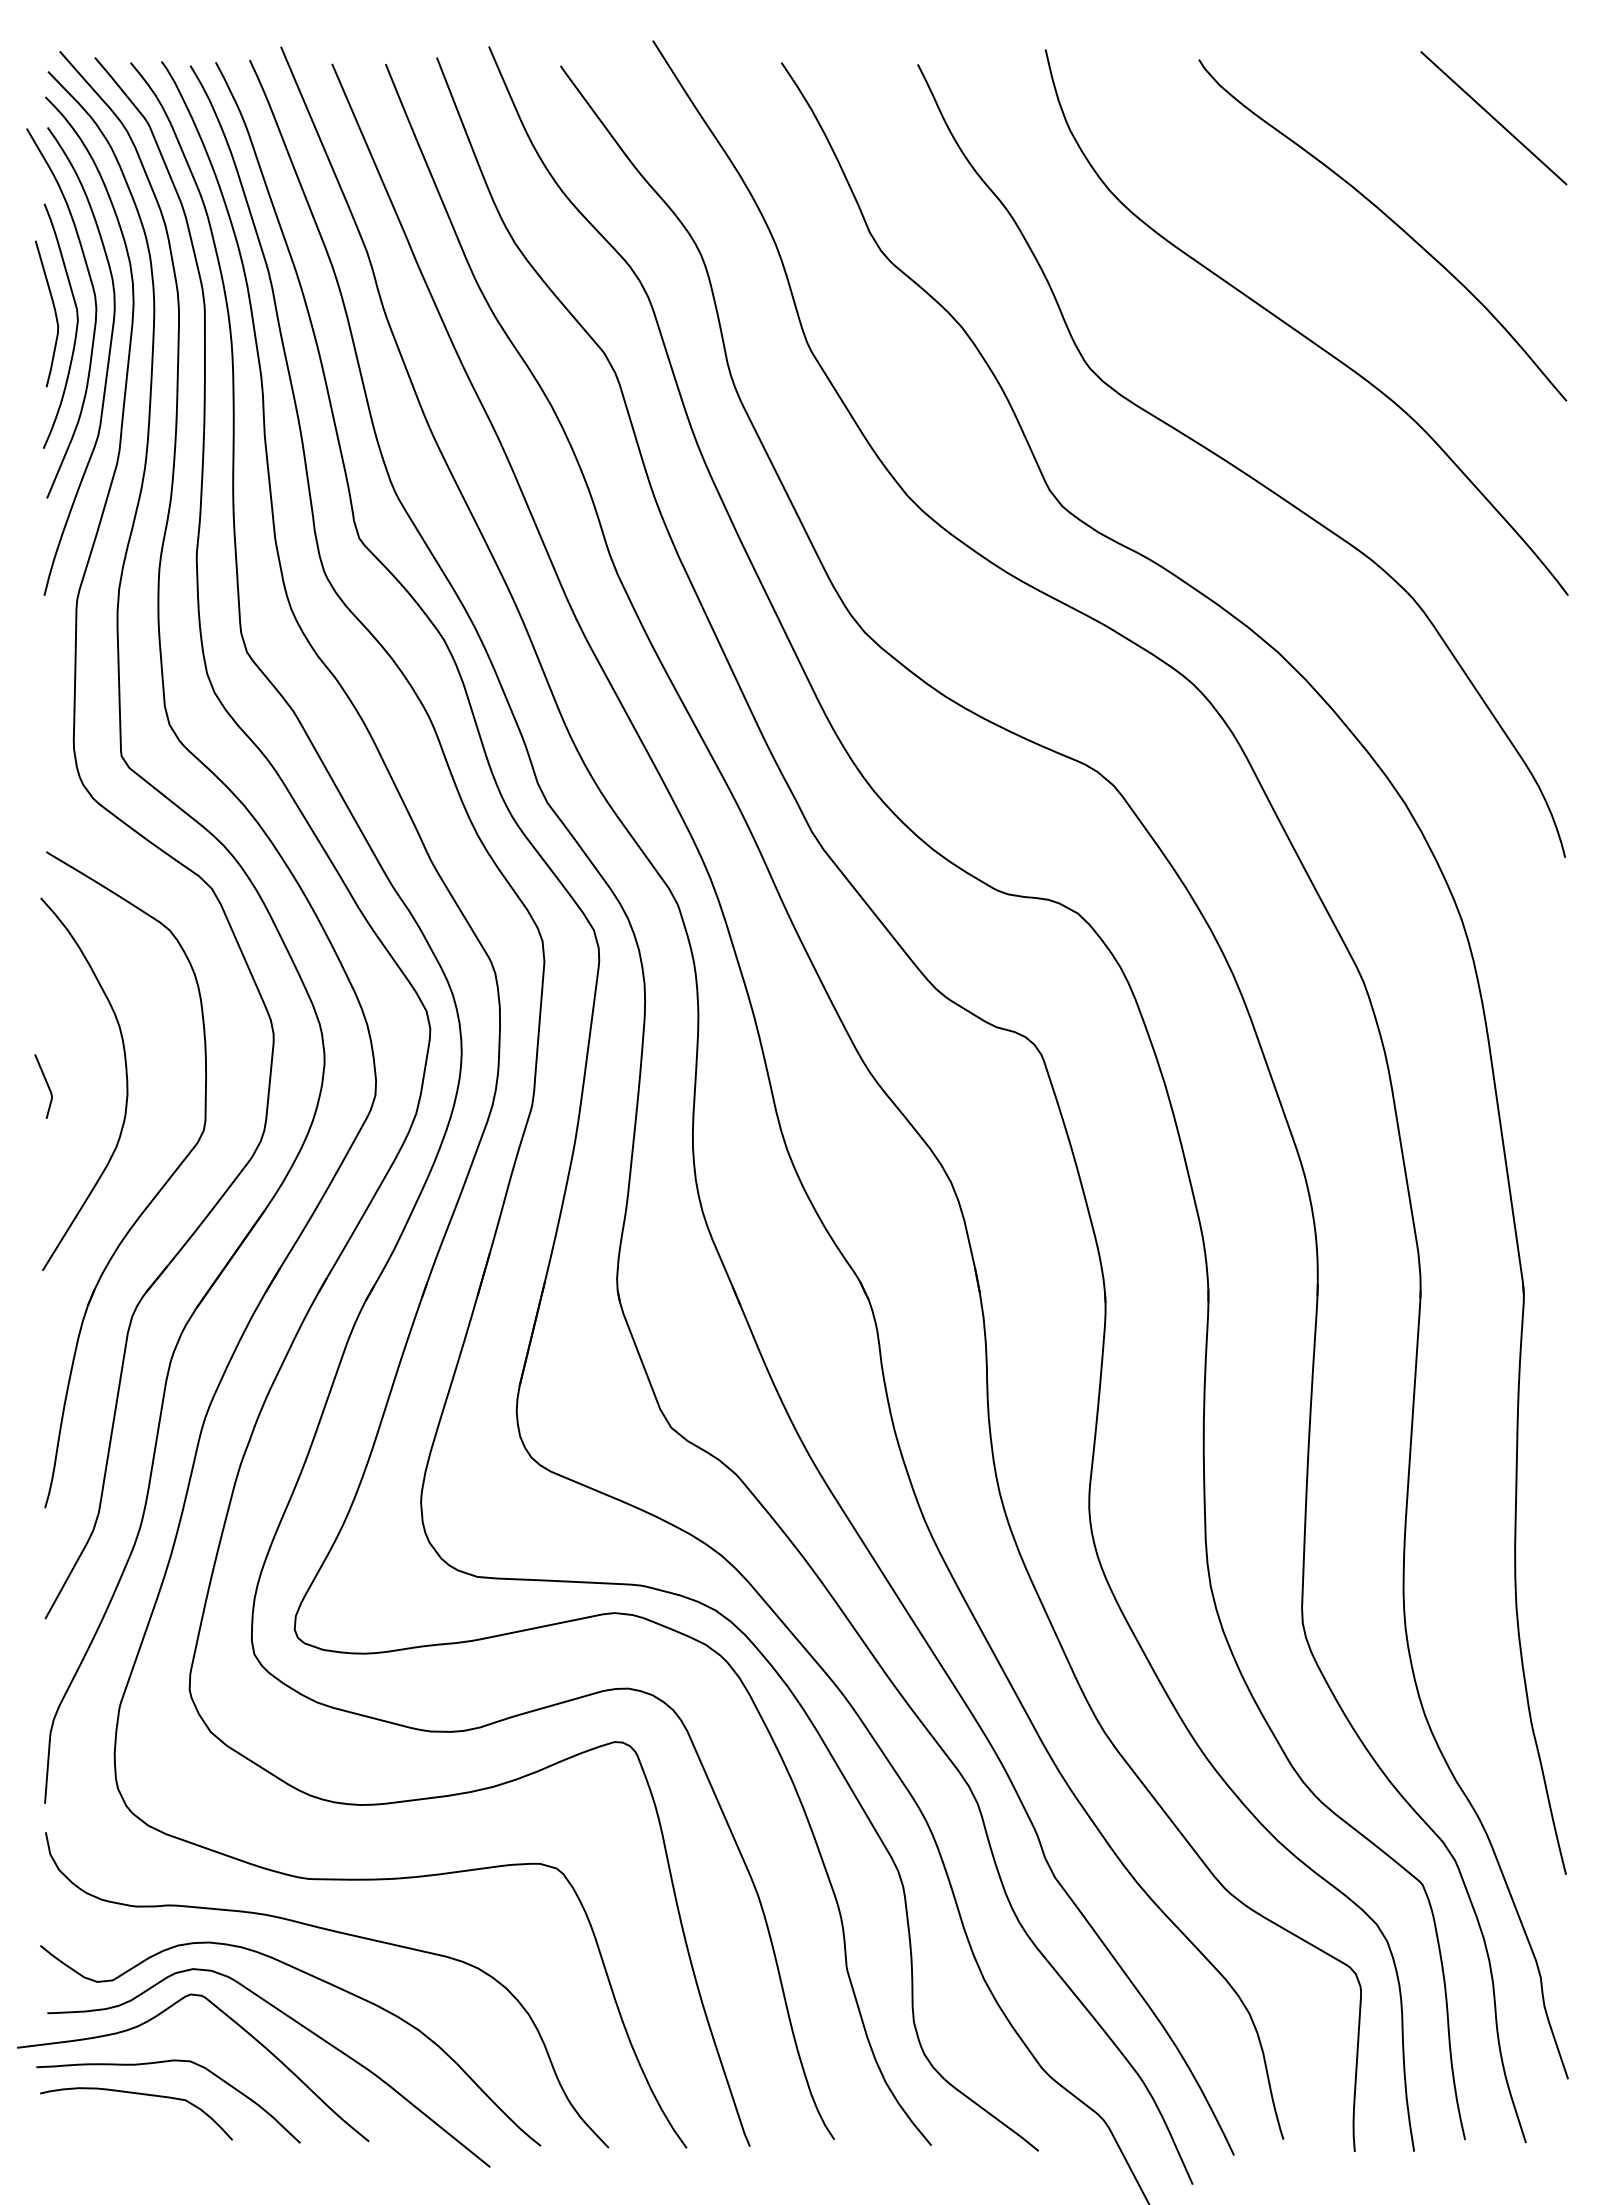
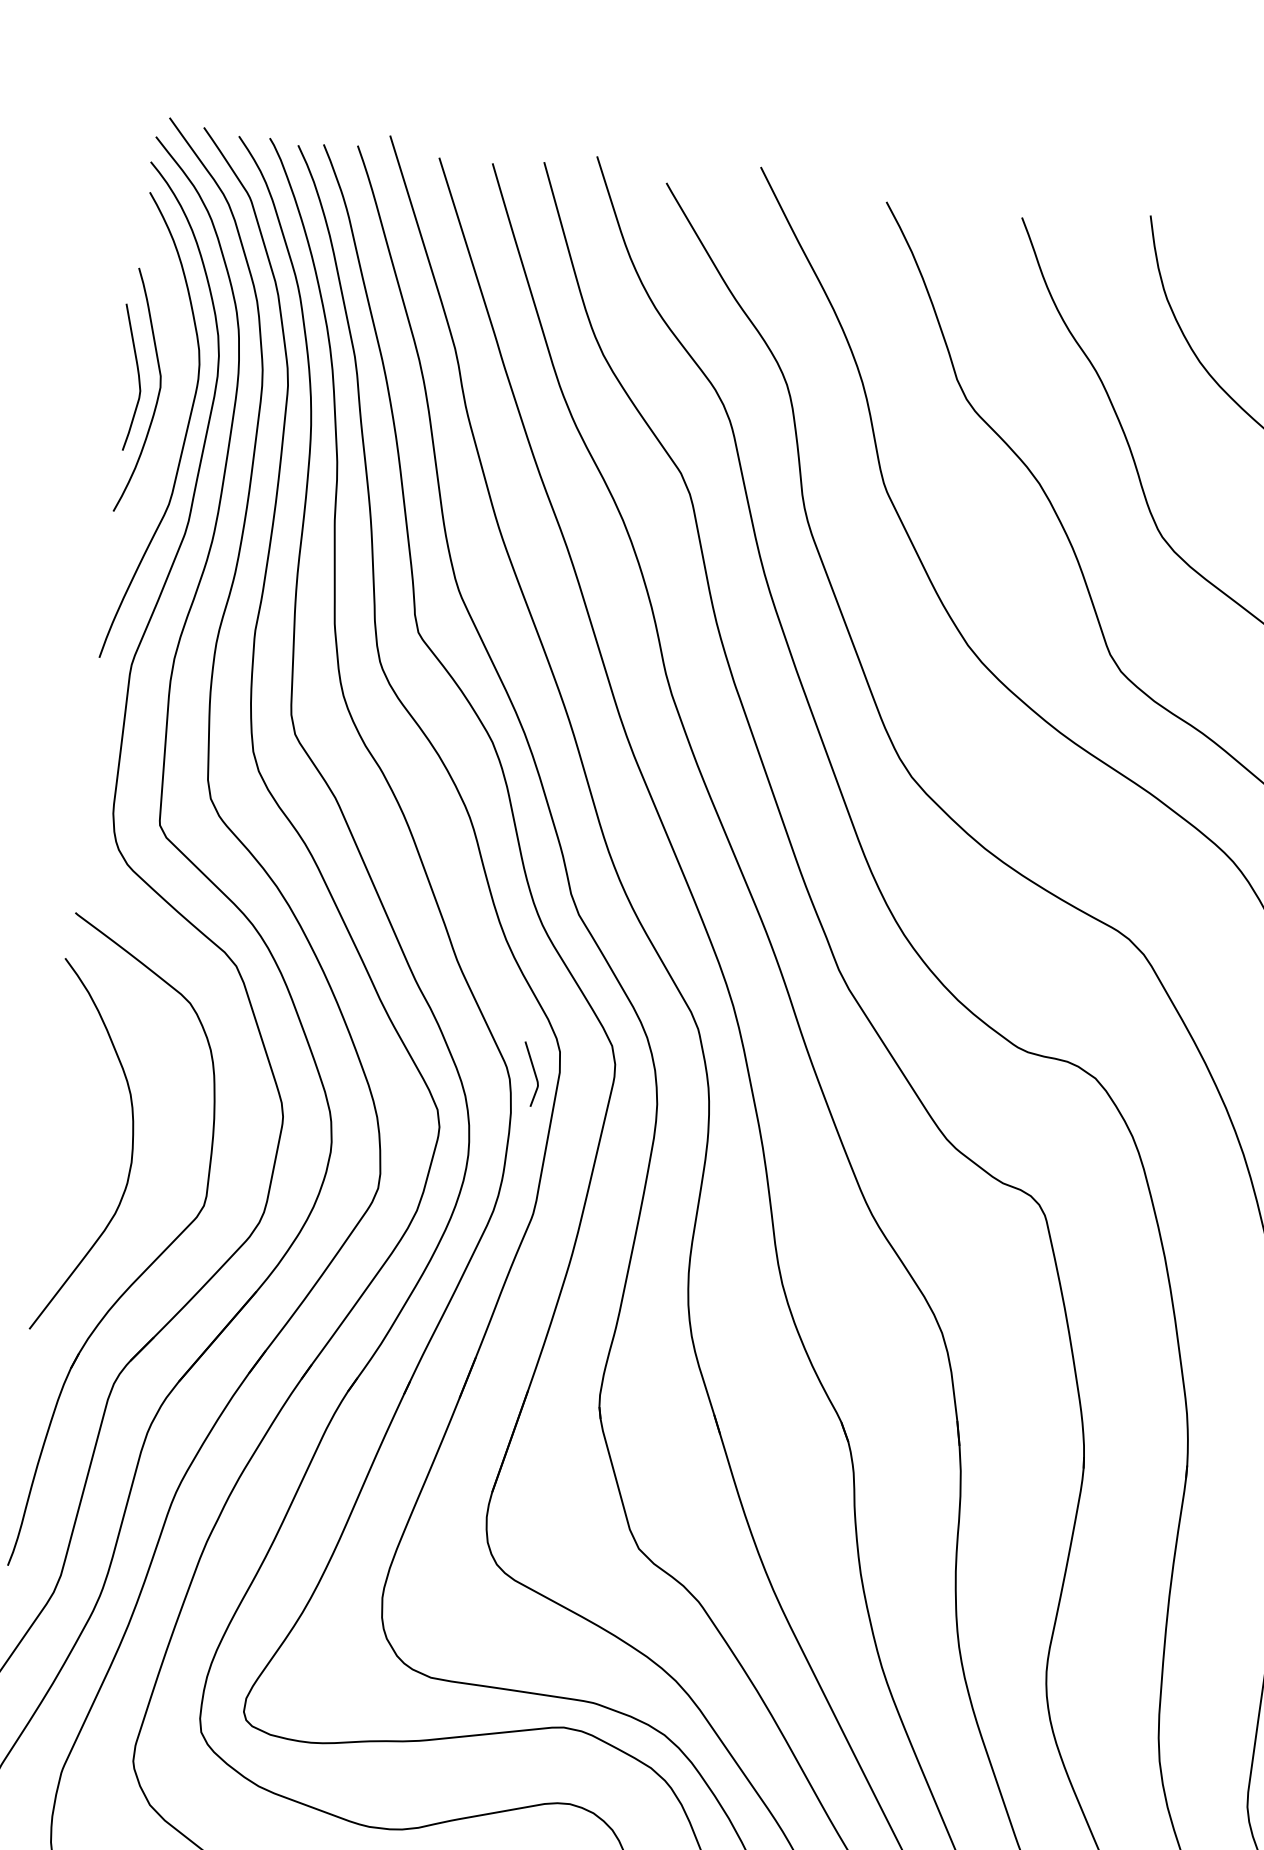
curve: (94, 321) -> (176, 390), removed
curve: (46, 1084) -> (533, 1072), moved

